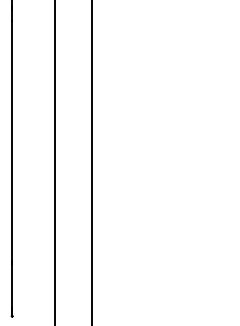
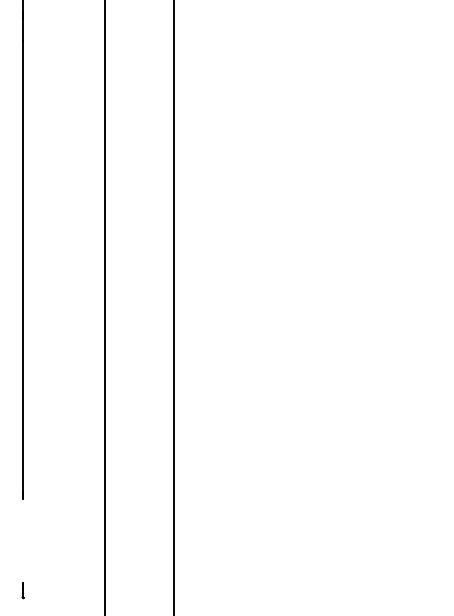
line: (11, 286) -> (21, 541), removed

